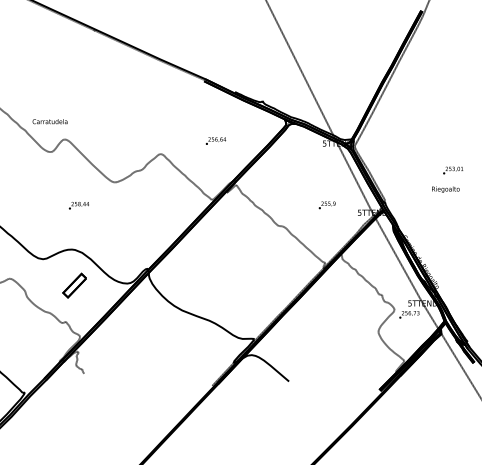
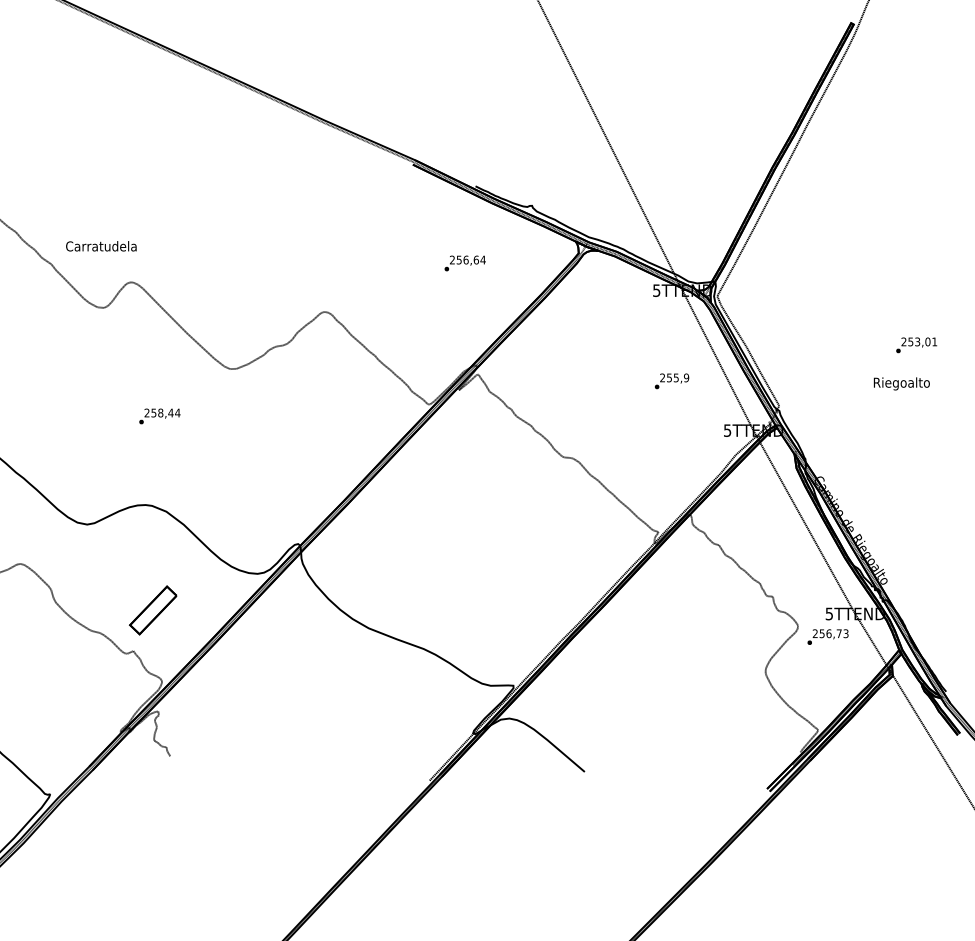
text: (216, 140) -> (466, 262), moved
text: (326, 205) -> (670, 381), moved
part: (74, 285) -> (152, 610), moved

